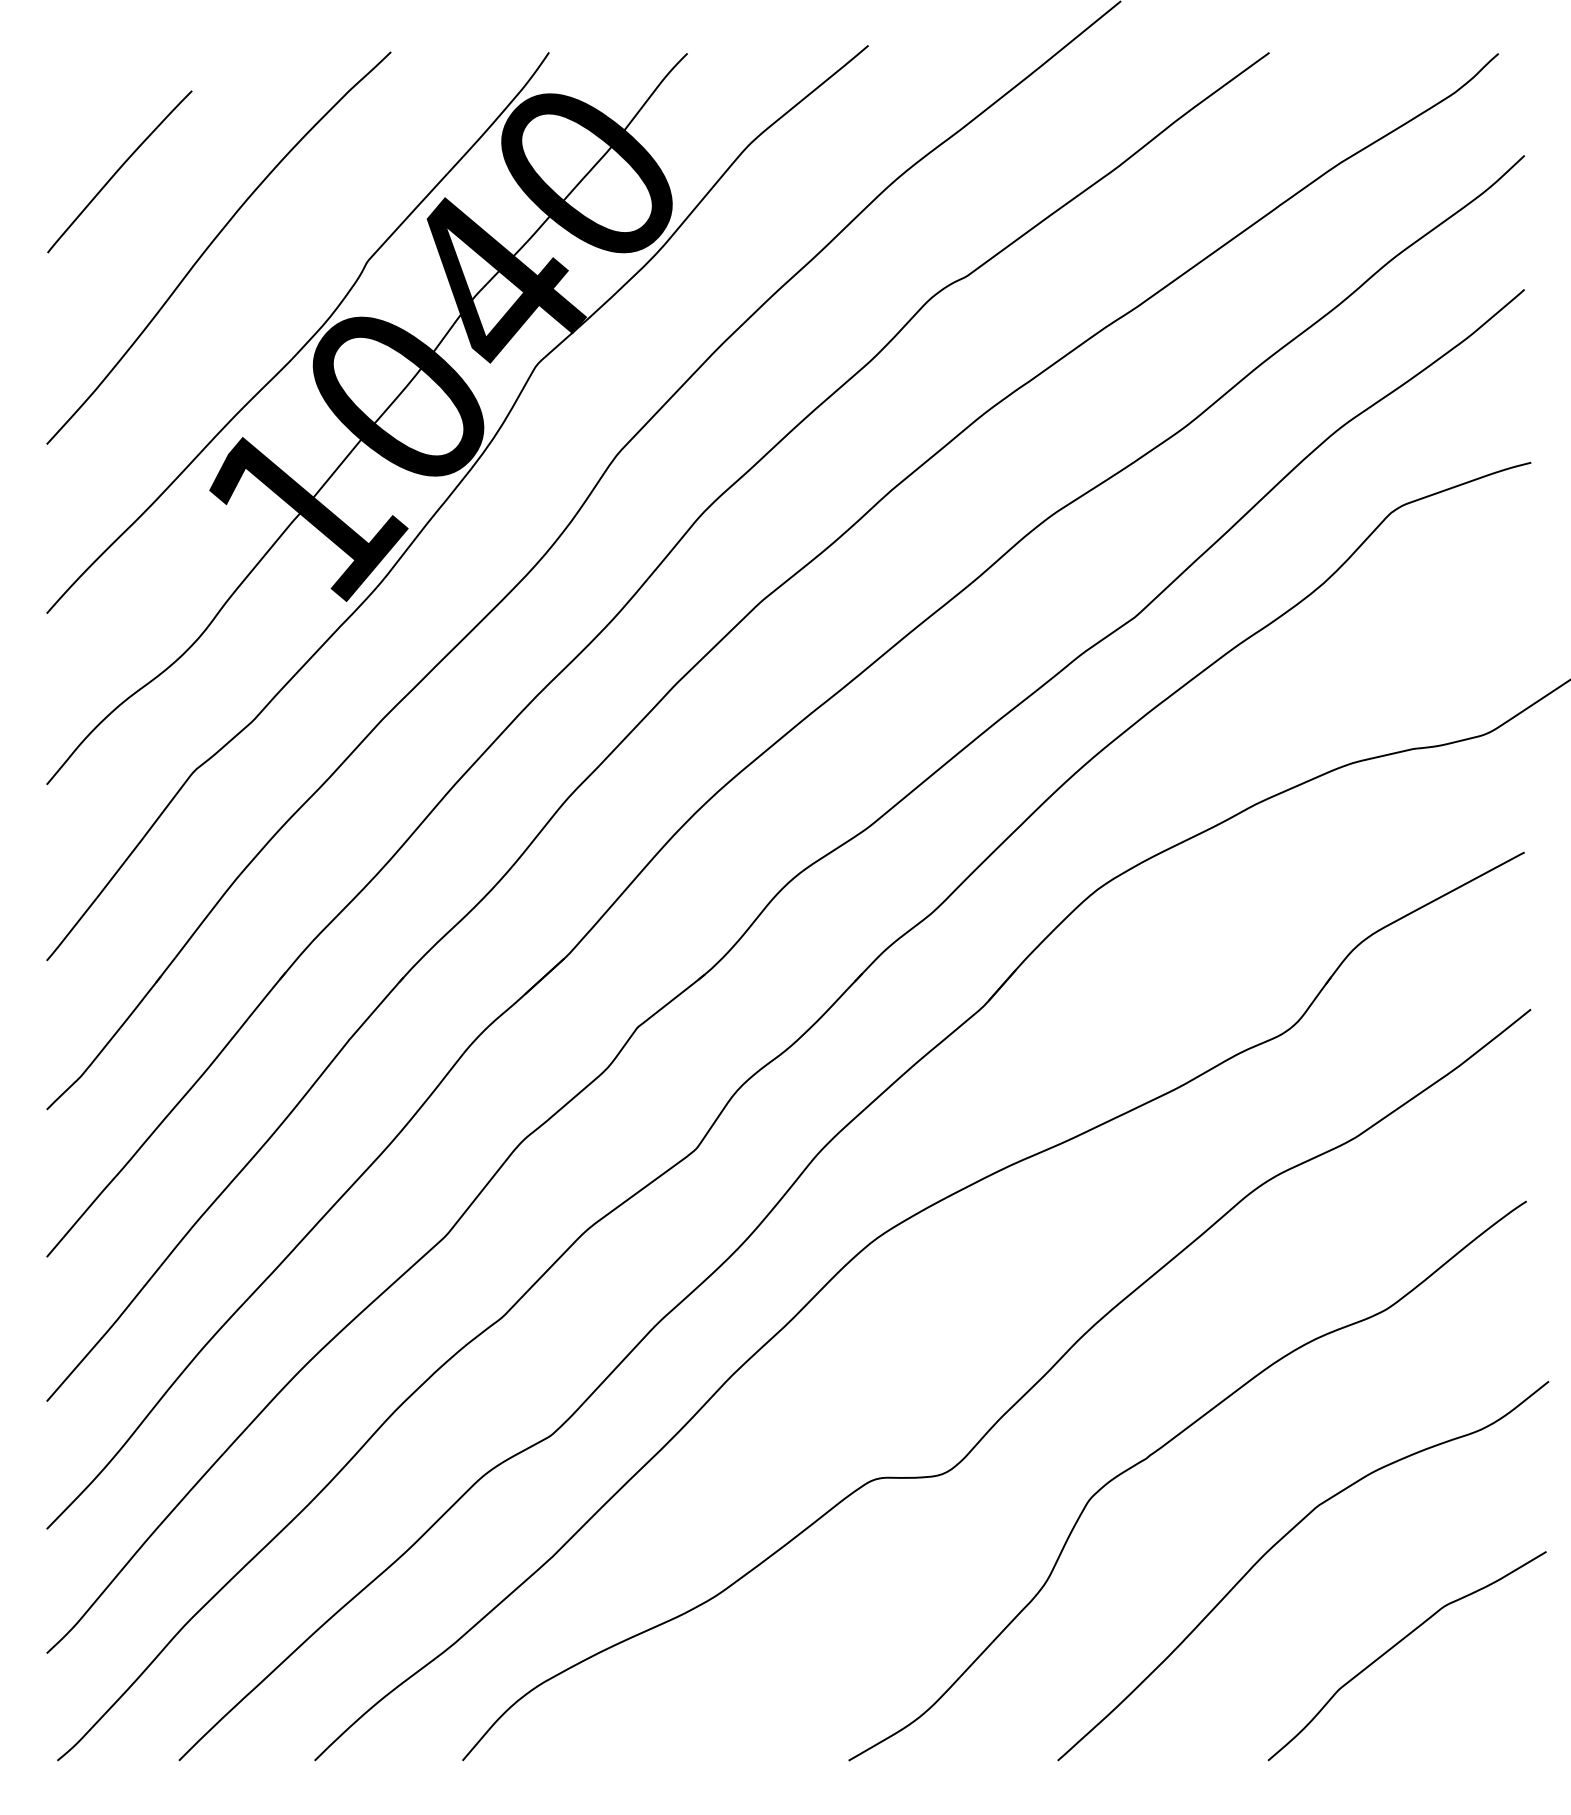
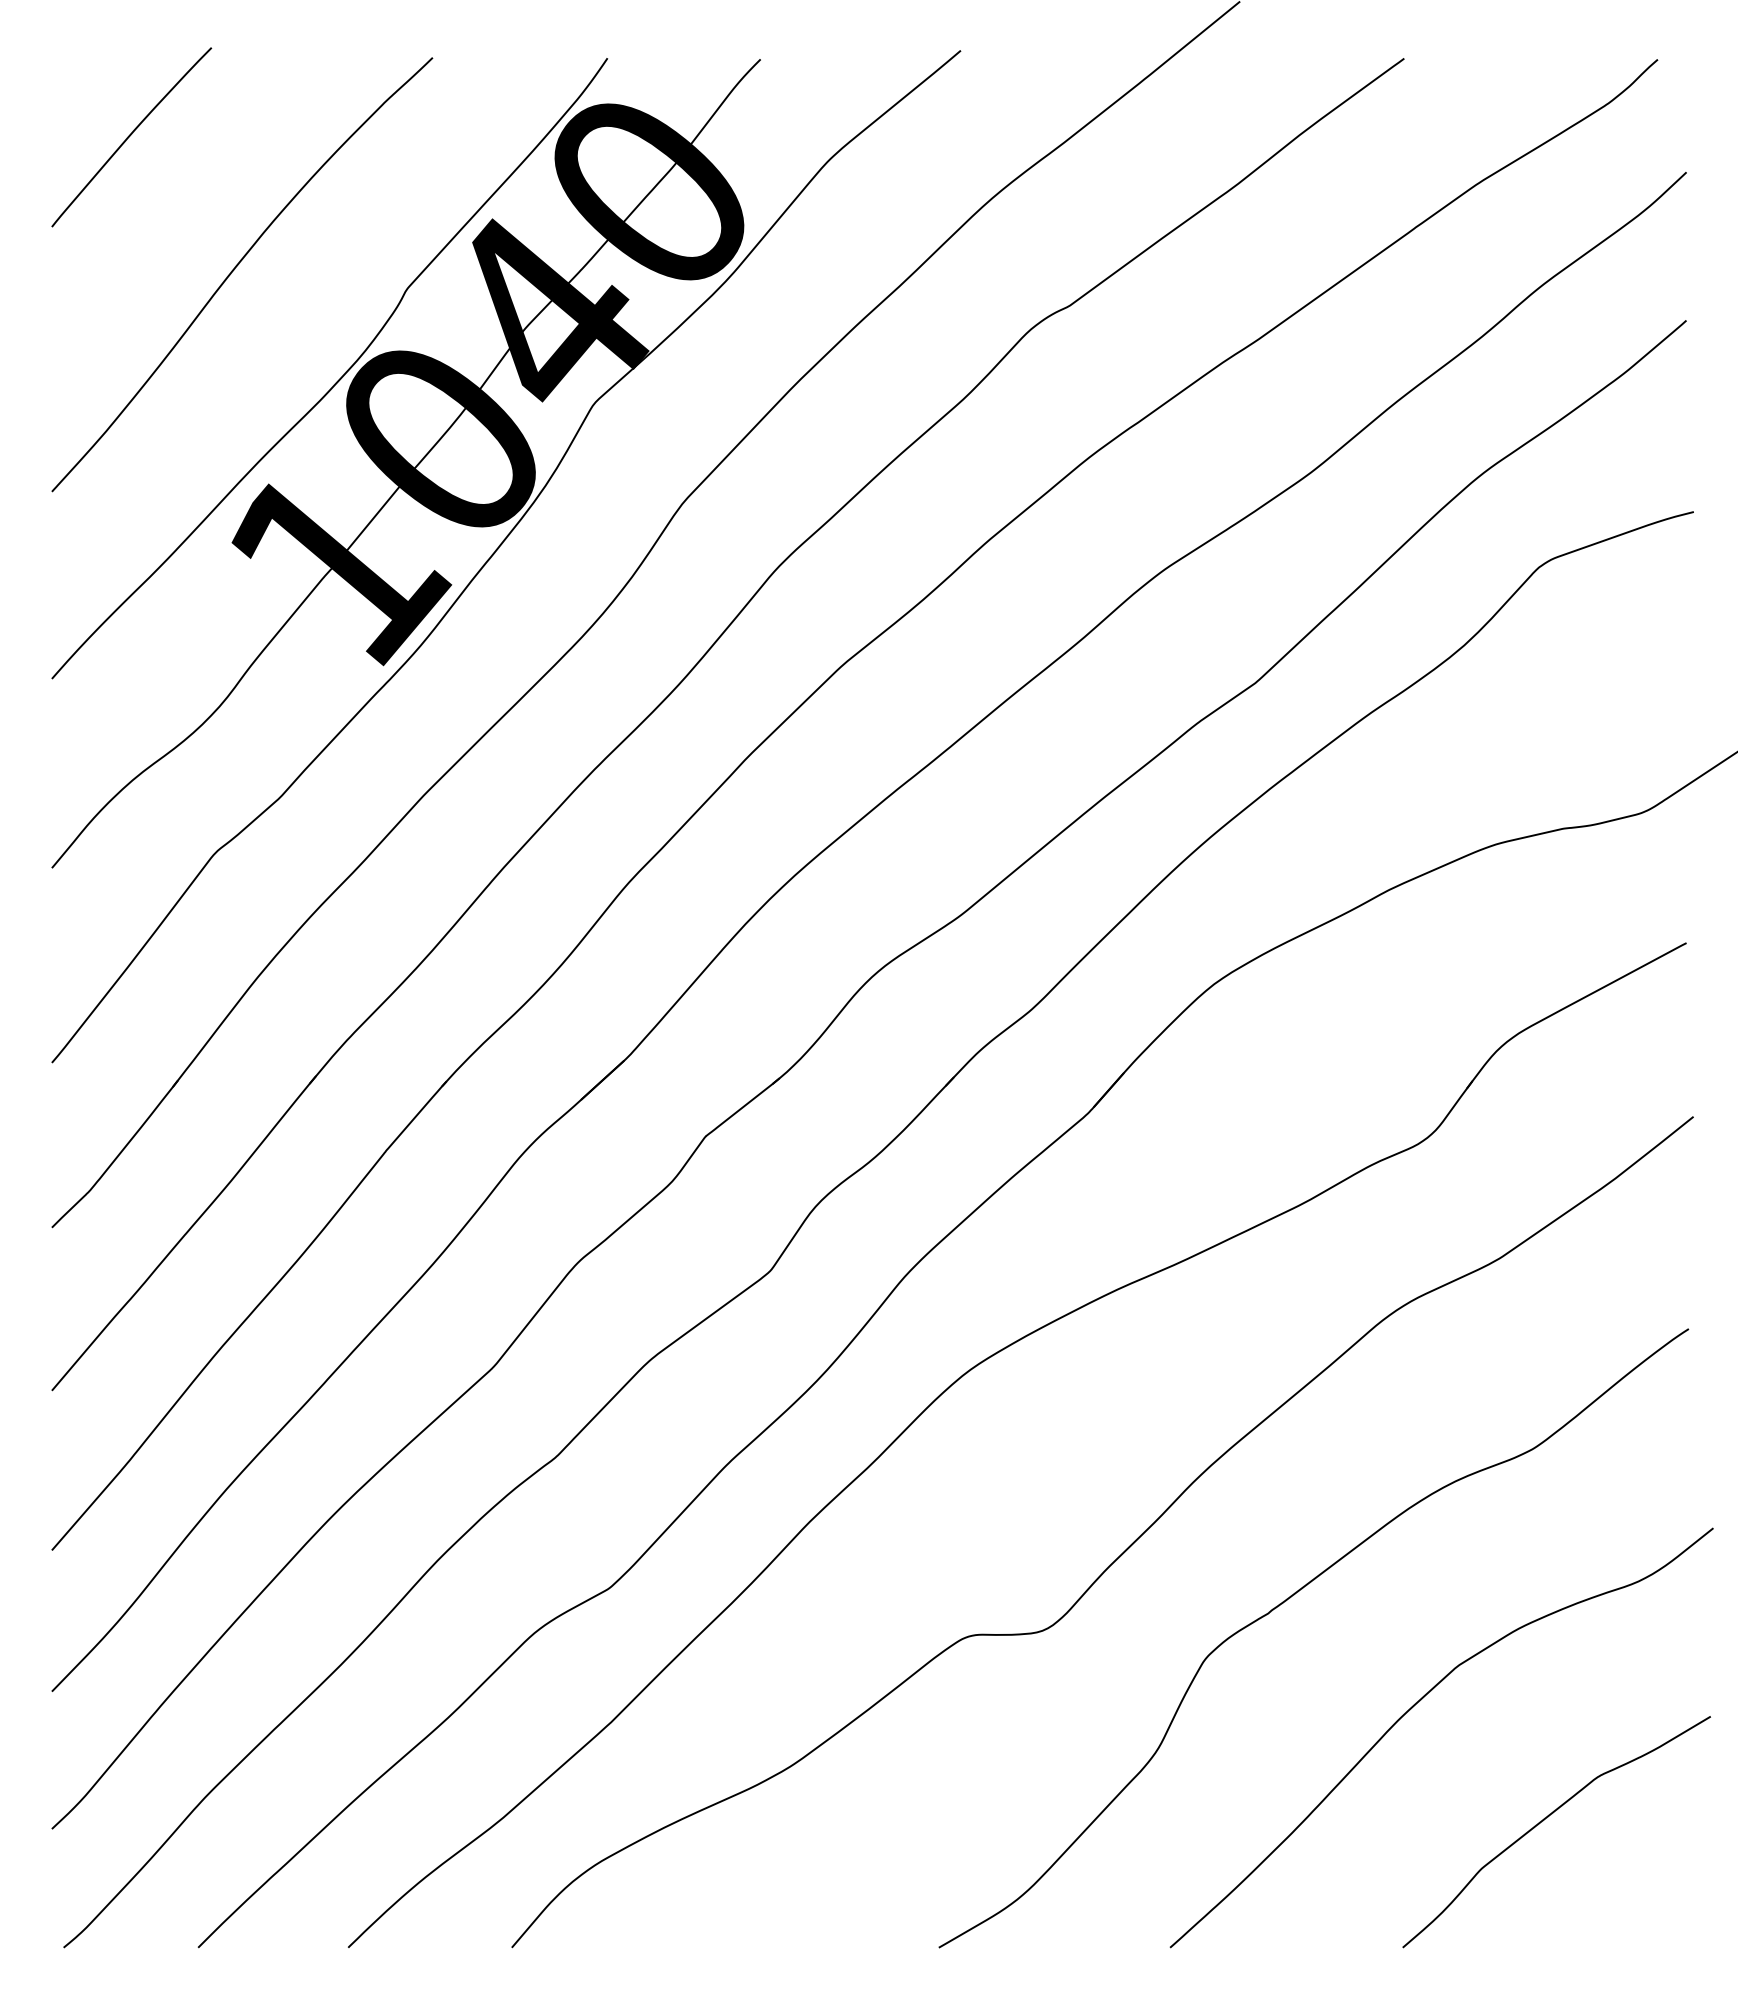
curve: (118, 171) -> (130, 136), moved

